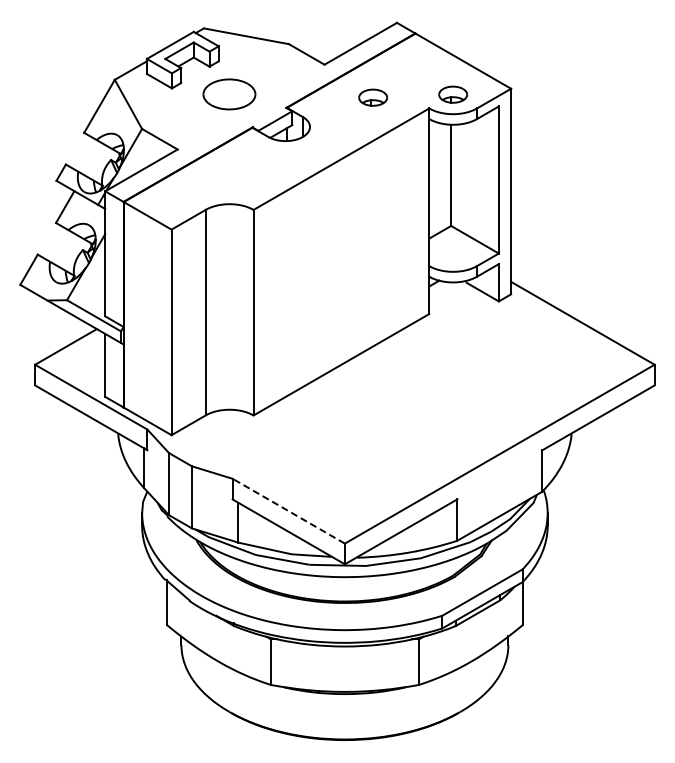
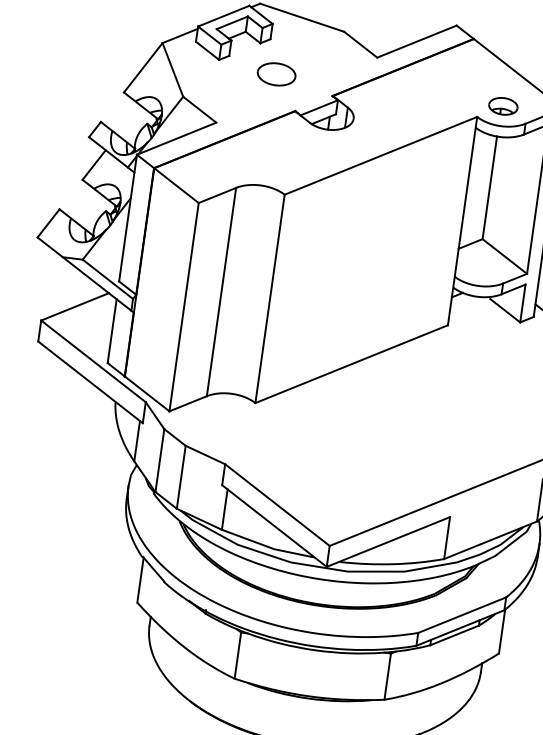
part: (229, 94) -> (276, 74), size x0.71
part: (372, 97) -> (421, 97), removed
line: (288, 511) -> (277, 505), dashed -> solid

